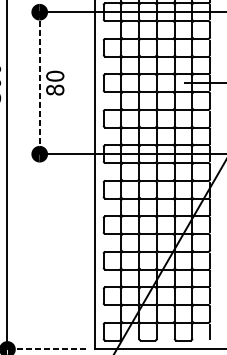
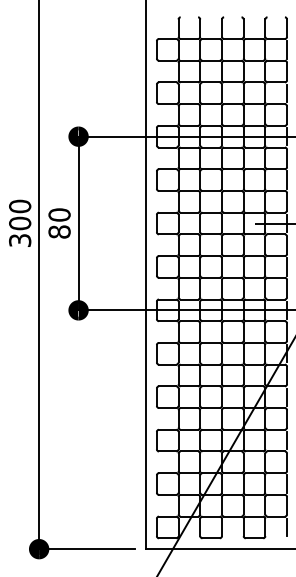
line: (39, 83) -> (78, 223), dashed -> solid
text: (55, 83) -> (59, 223), moved
line: (47, 349) -> (87, 549), dashed -> solid

